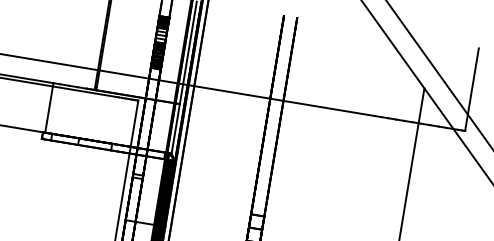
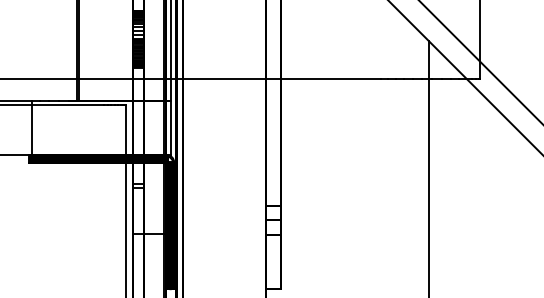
fill: (105, 145) -> (98, 158), added

